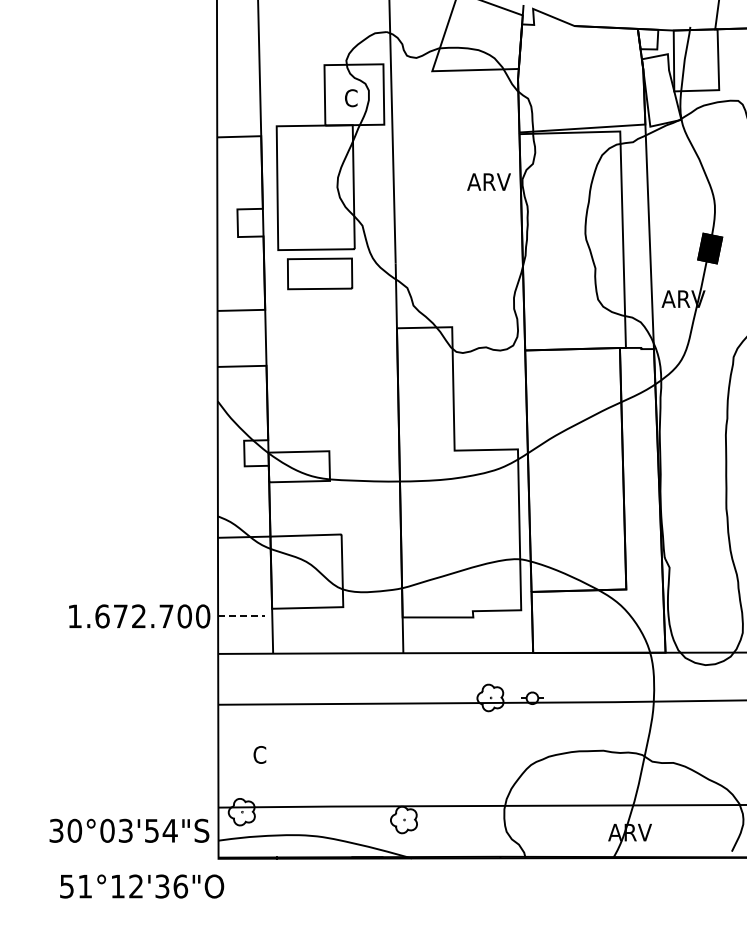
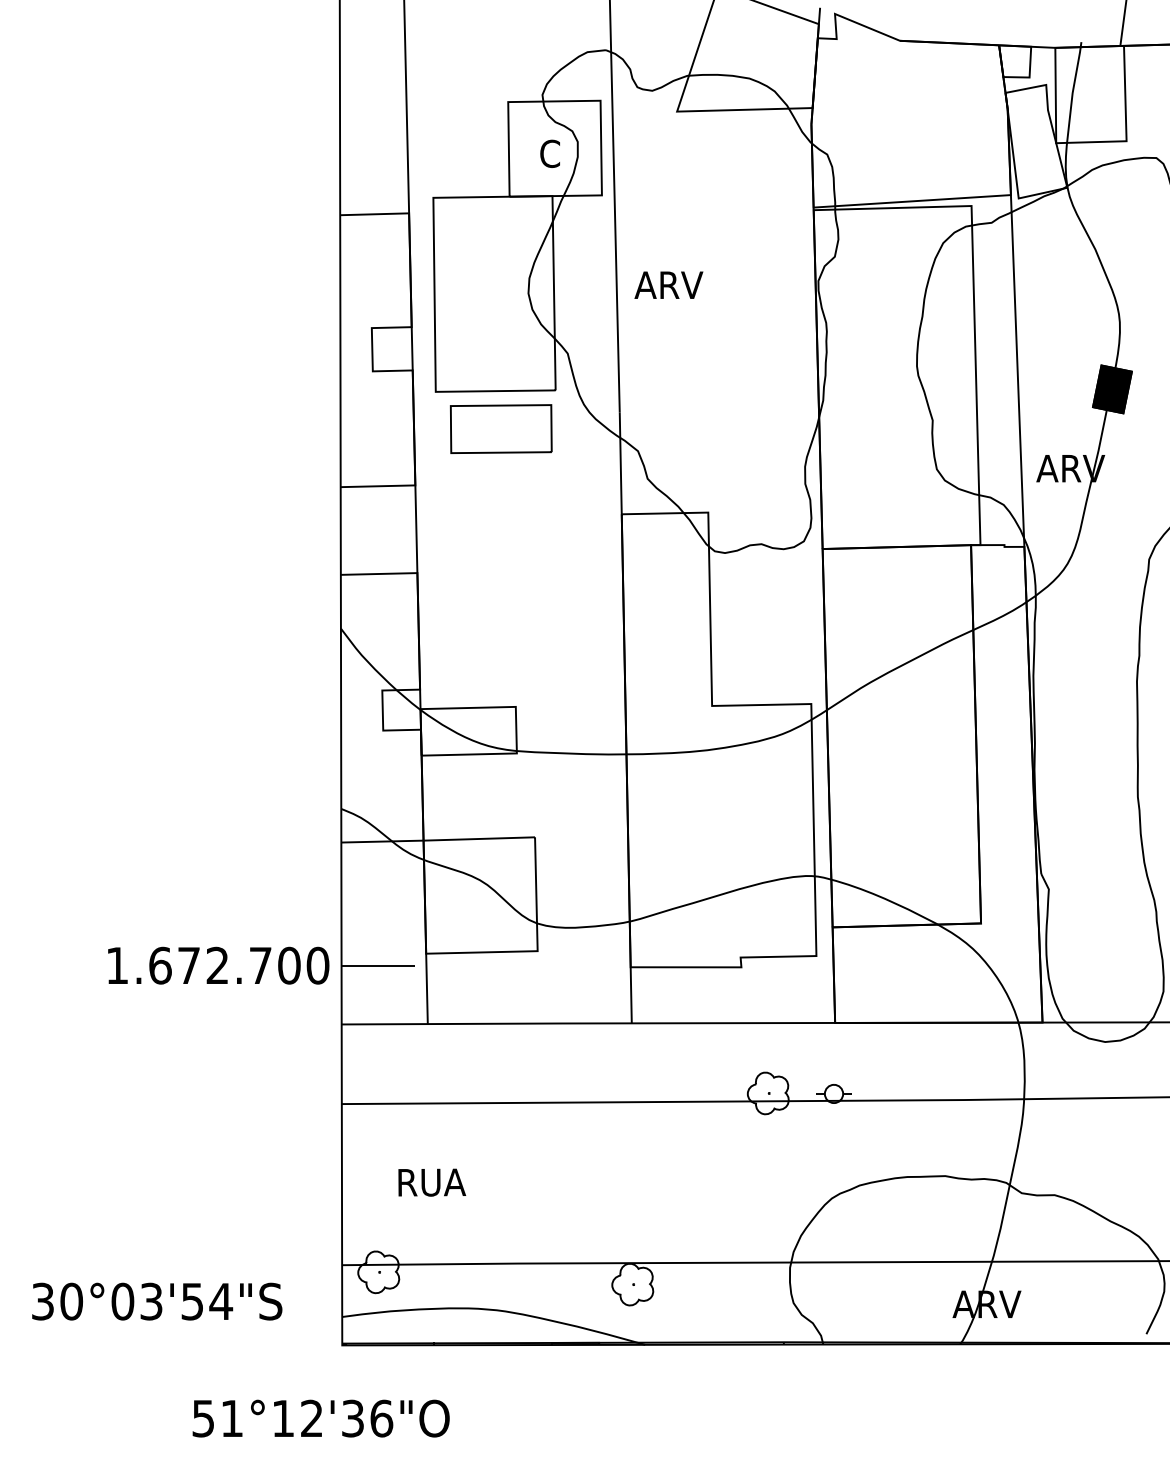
text: (488, 181) -> (668, 284), moved
line: (241, 616) -> (378, 965), dashed -> solid
text: (275, 754) -> (431, 1181), C -> RUA
text: (129, 830) -> (157, 1301), moved
text: (142, 886) -> (321, 1418), moved

